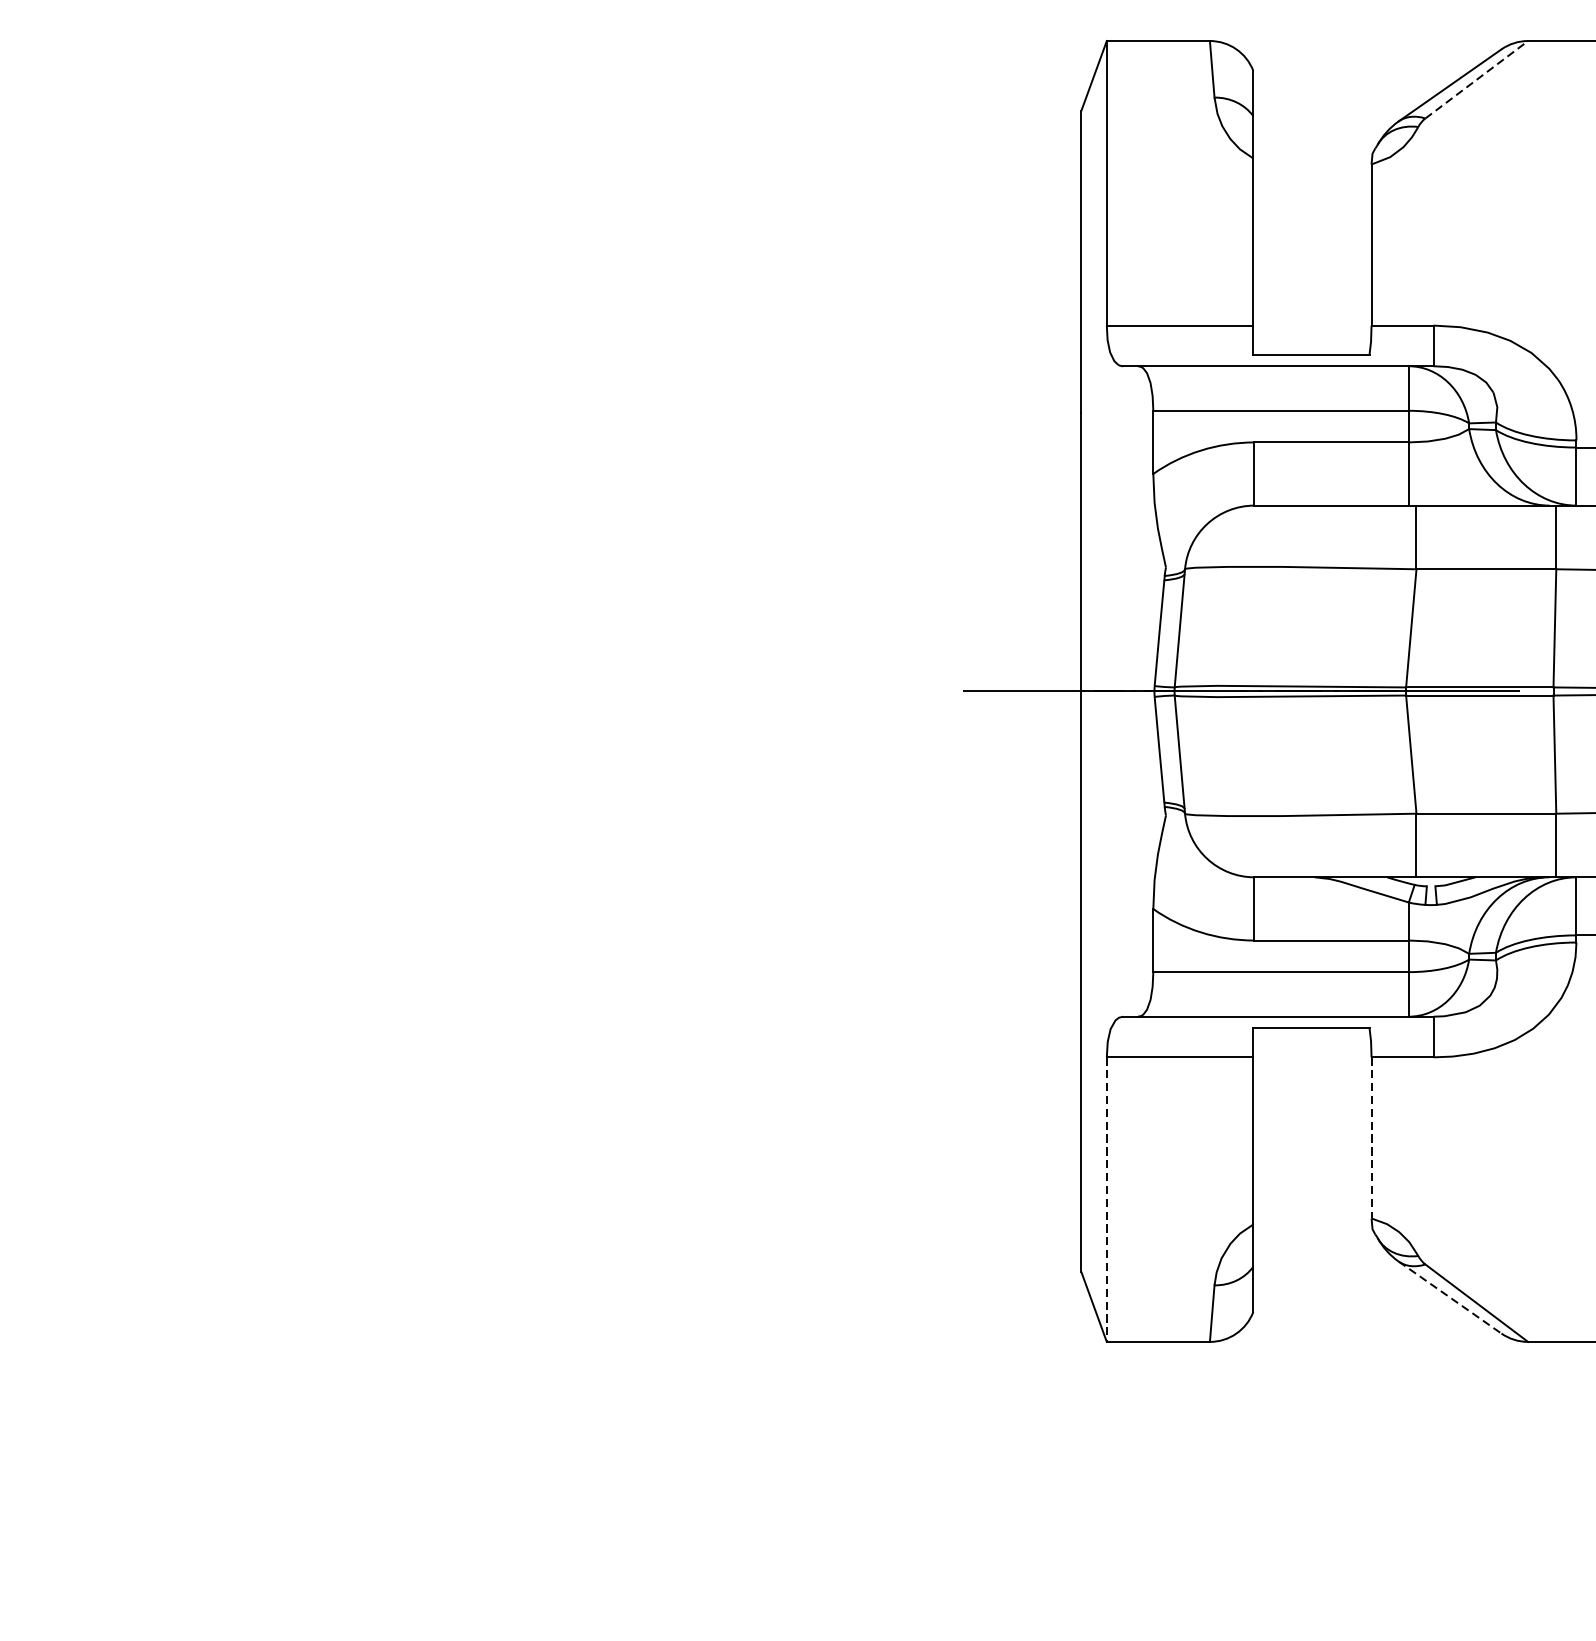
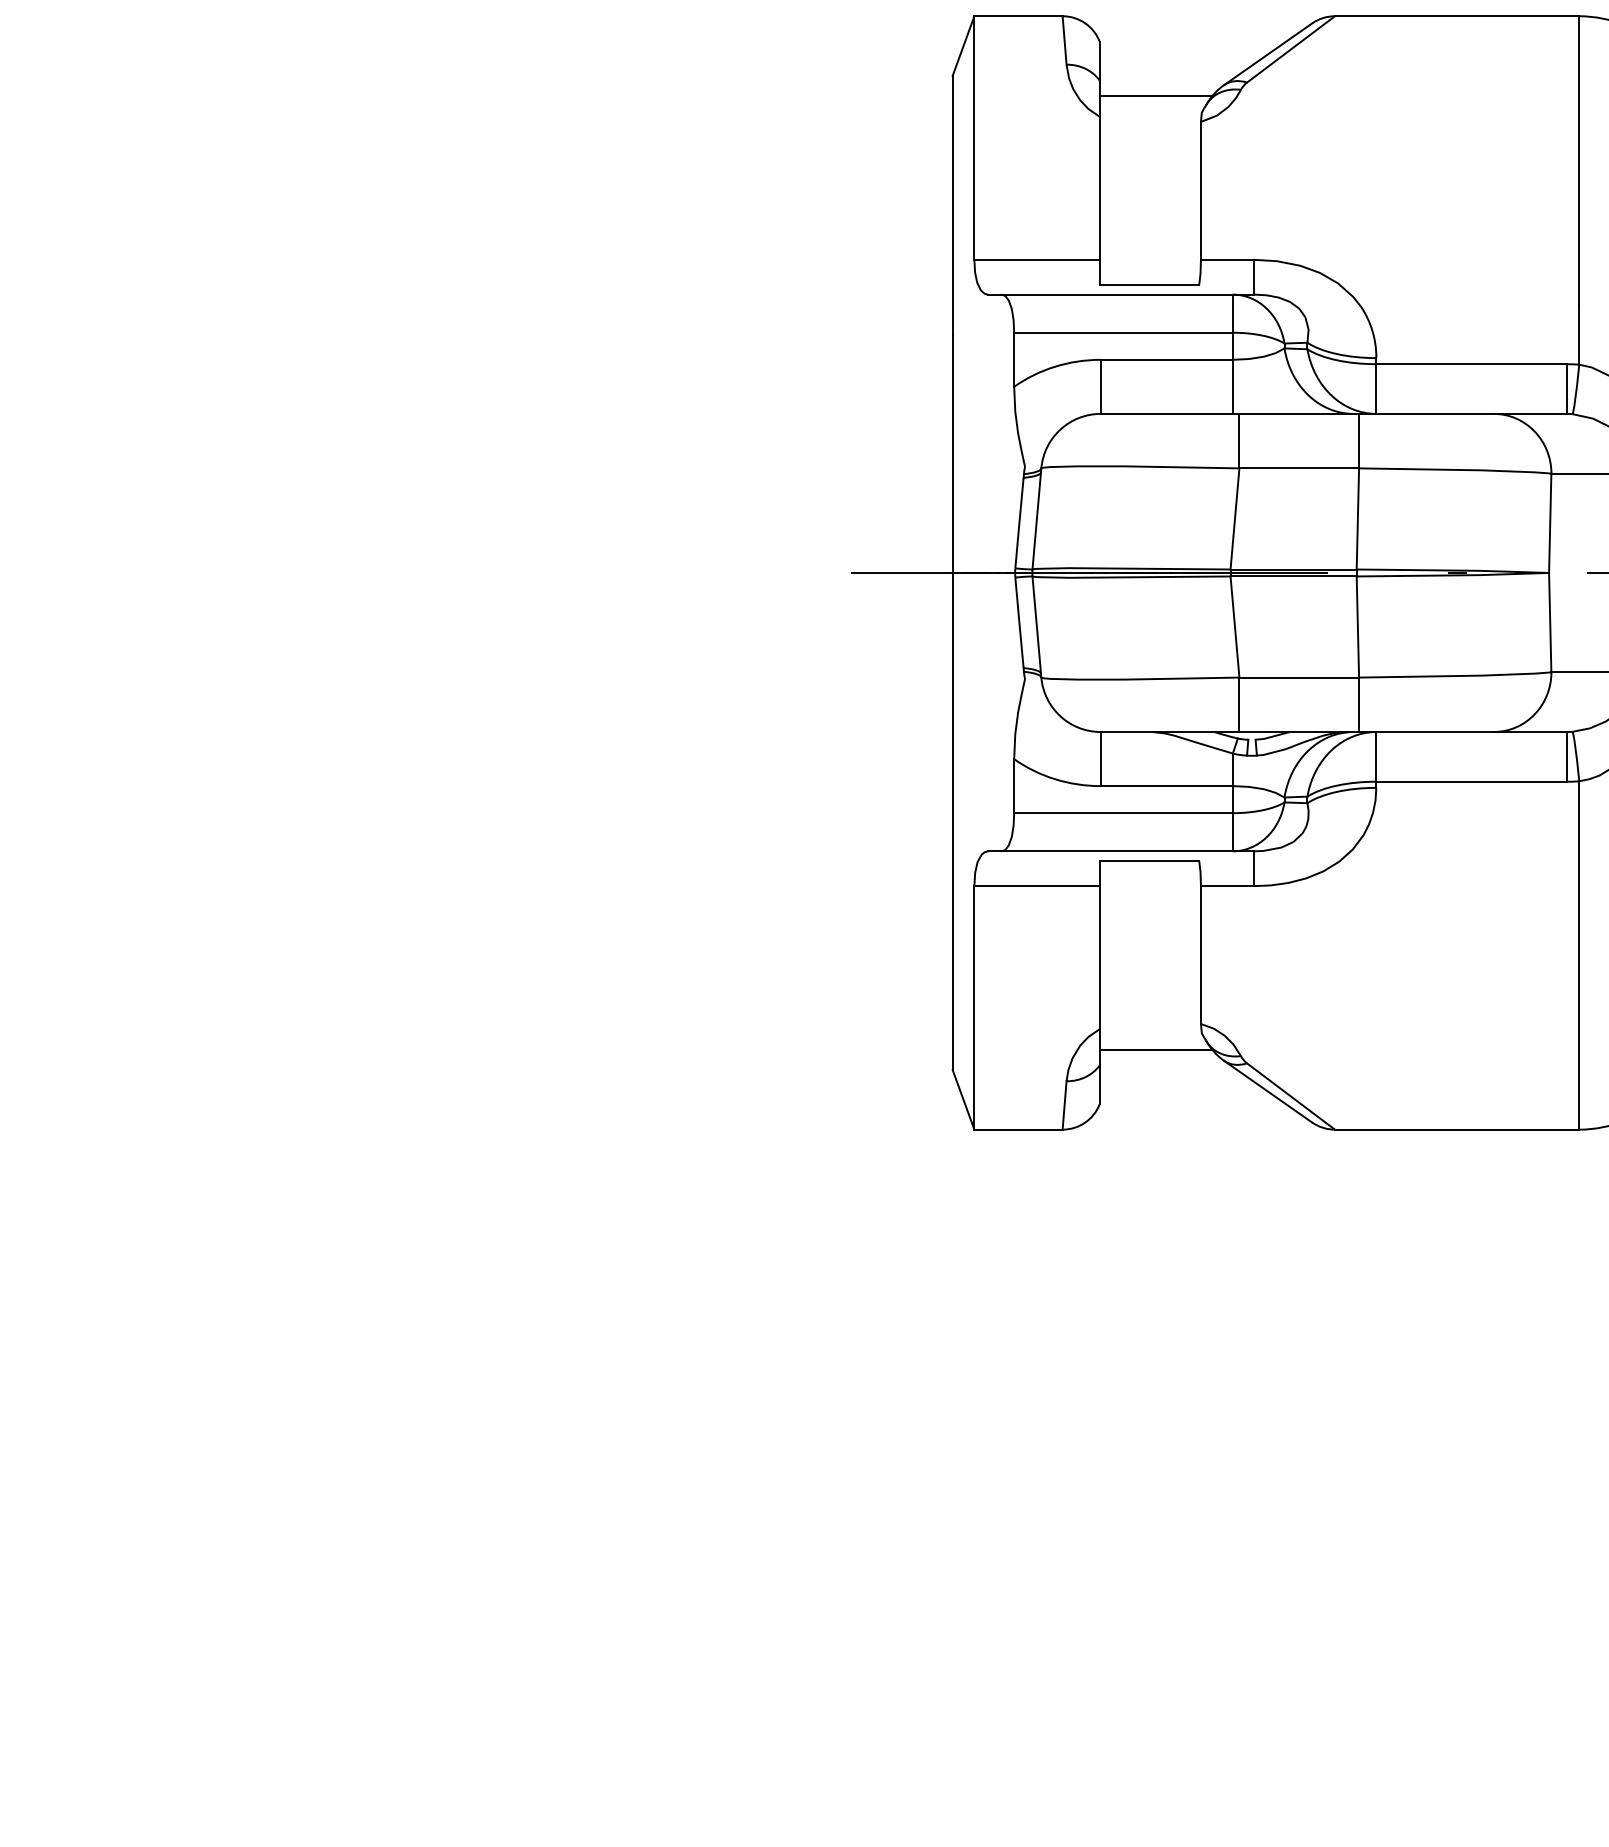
line: (1477, 79) -> (1291, 49), dashed -> solid
line: (1318, 133) -> (1155, 95), added
line: (1371, 1138) -> (1200, 955), dashed -> solid
line: (1106, 1199) -> (974, 1007), dashed -> solid
line: (1318, 1249) -> (1155, 1050), added
line: (1450, 1297) -> (1268, 1091), dashed -> solid

